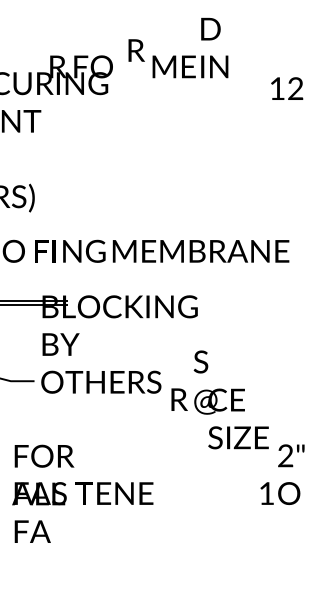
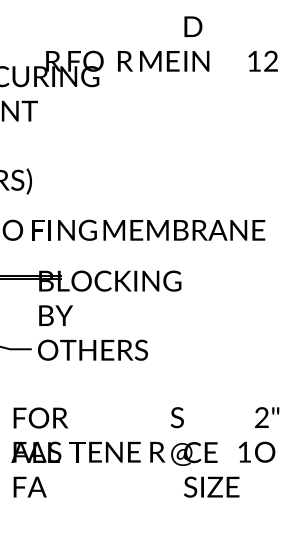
text: (136, 50) -> (125, 61), moved
text: (286, 87) -> (262, 60), moved
text: (219, 400) -> (194, 452), moved

